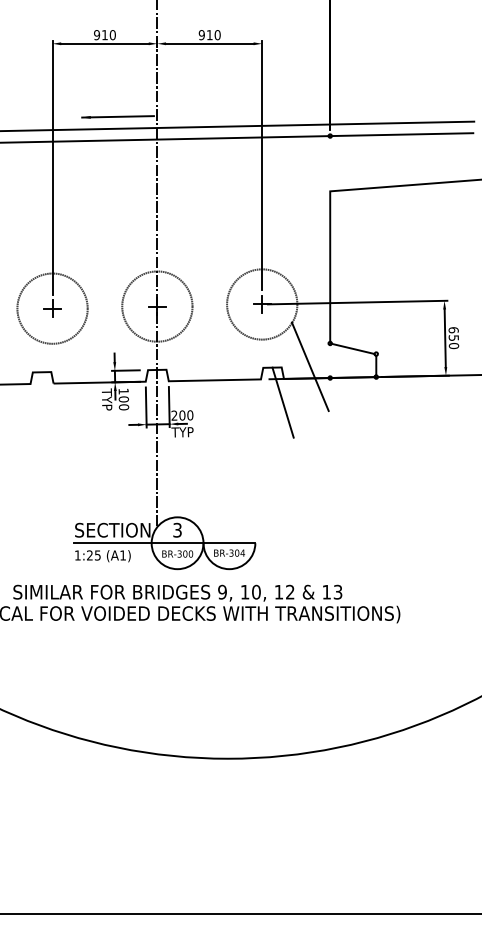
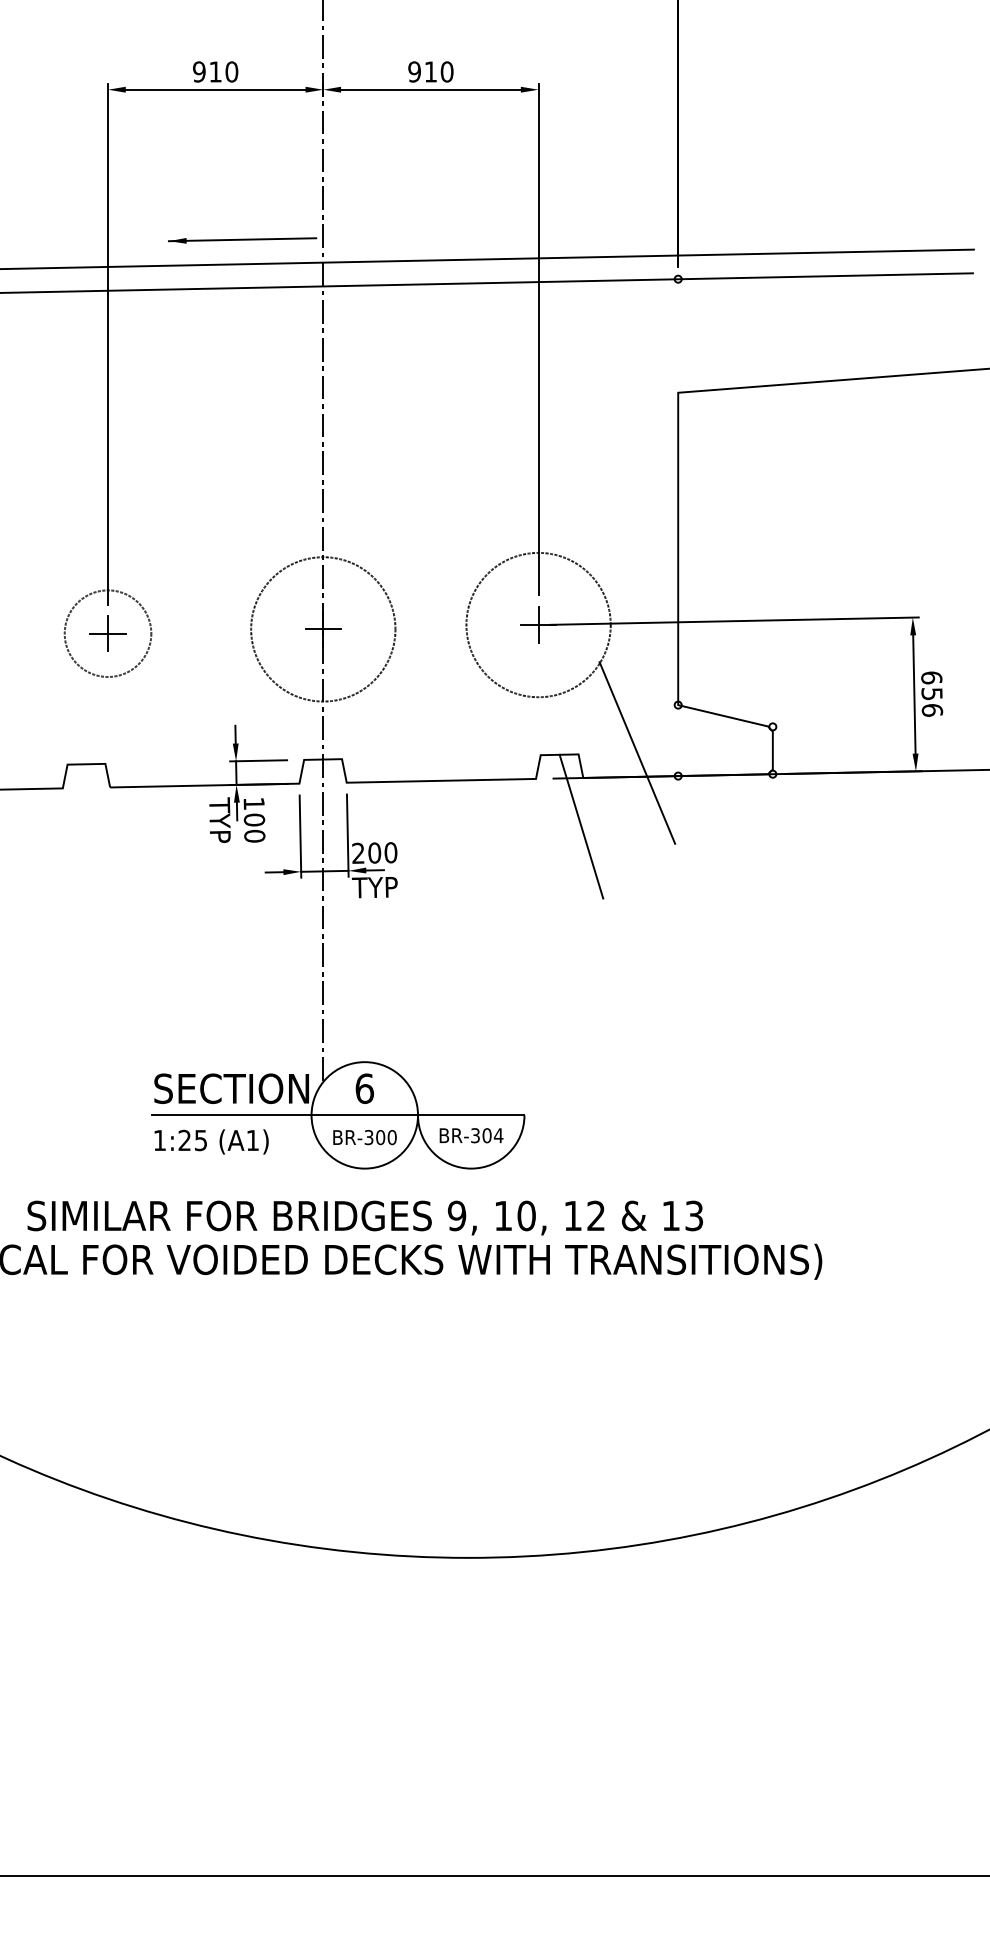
circle: (52, 308) -> (107, 633), size x0.6
text: (454, 346) -> (933, 711), 650 -> 656
text: (177, 529) -> (364, 1087), 3 -> 6

